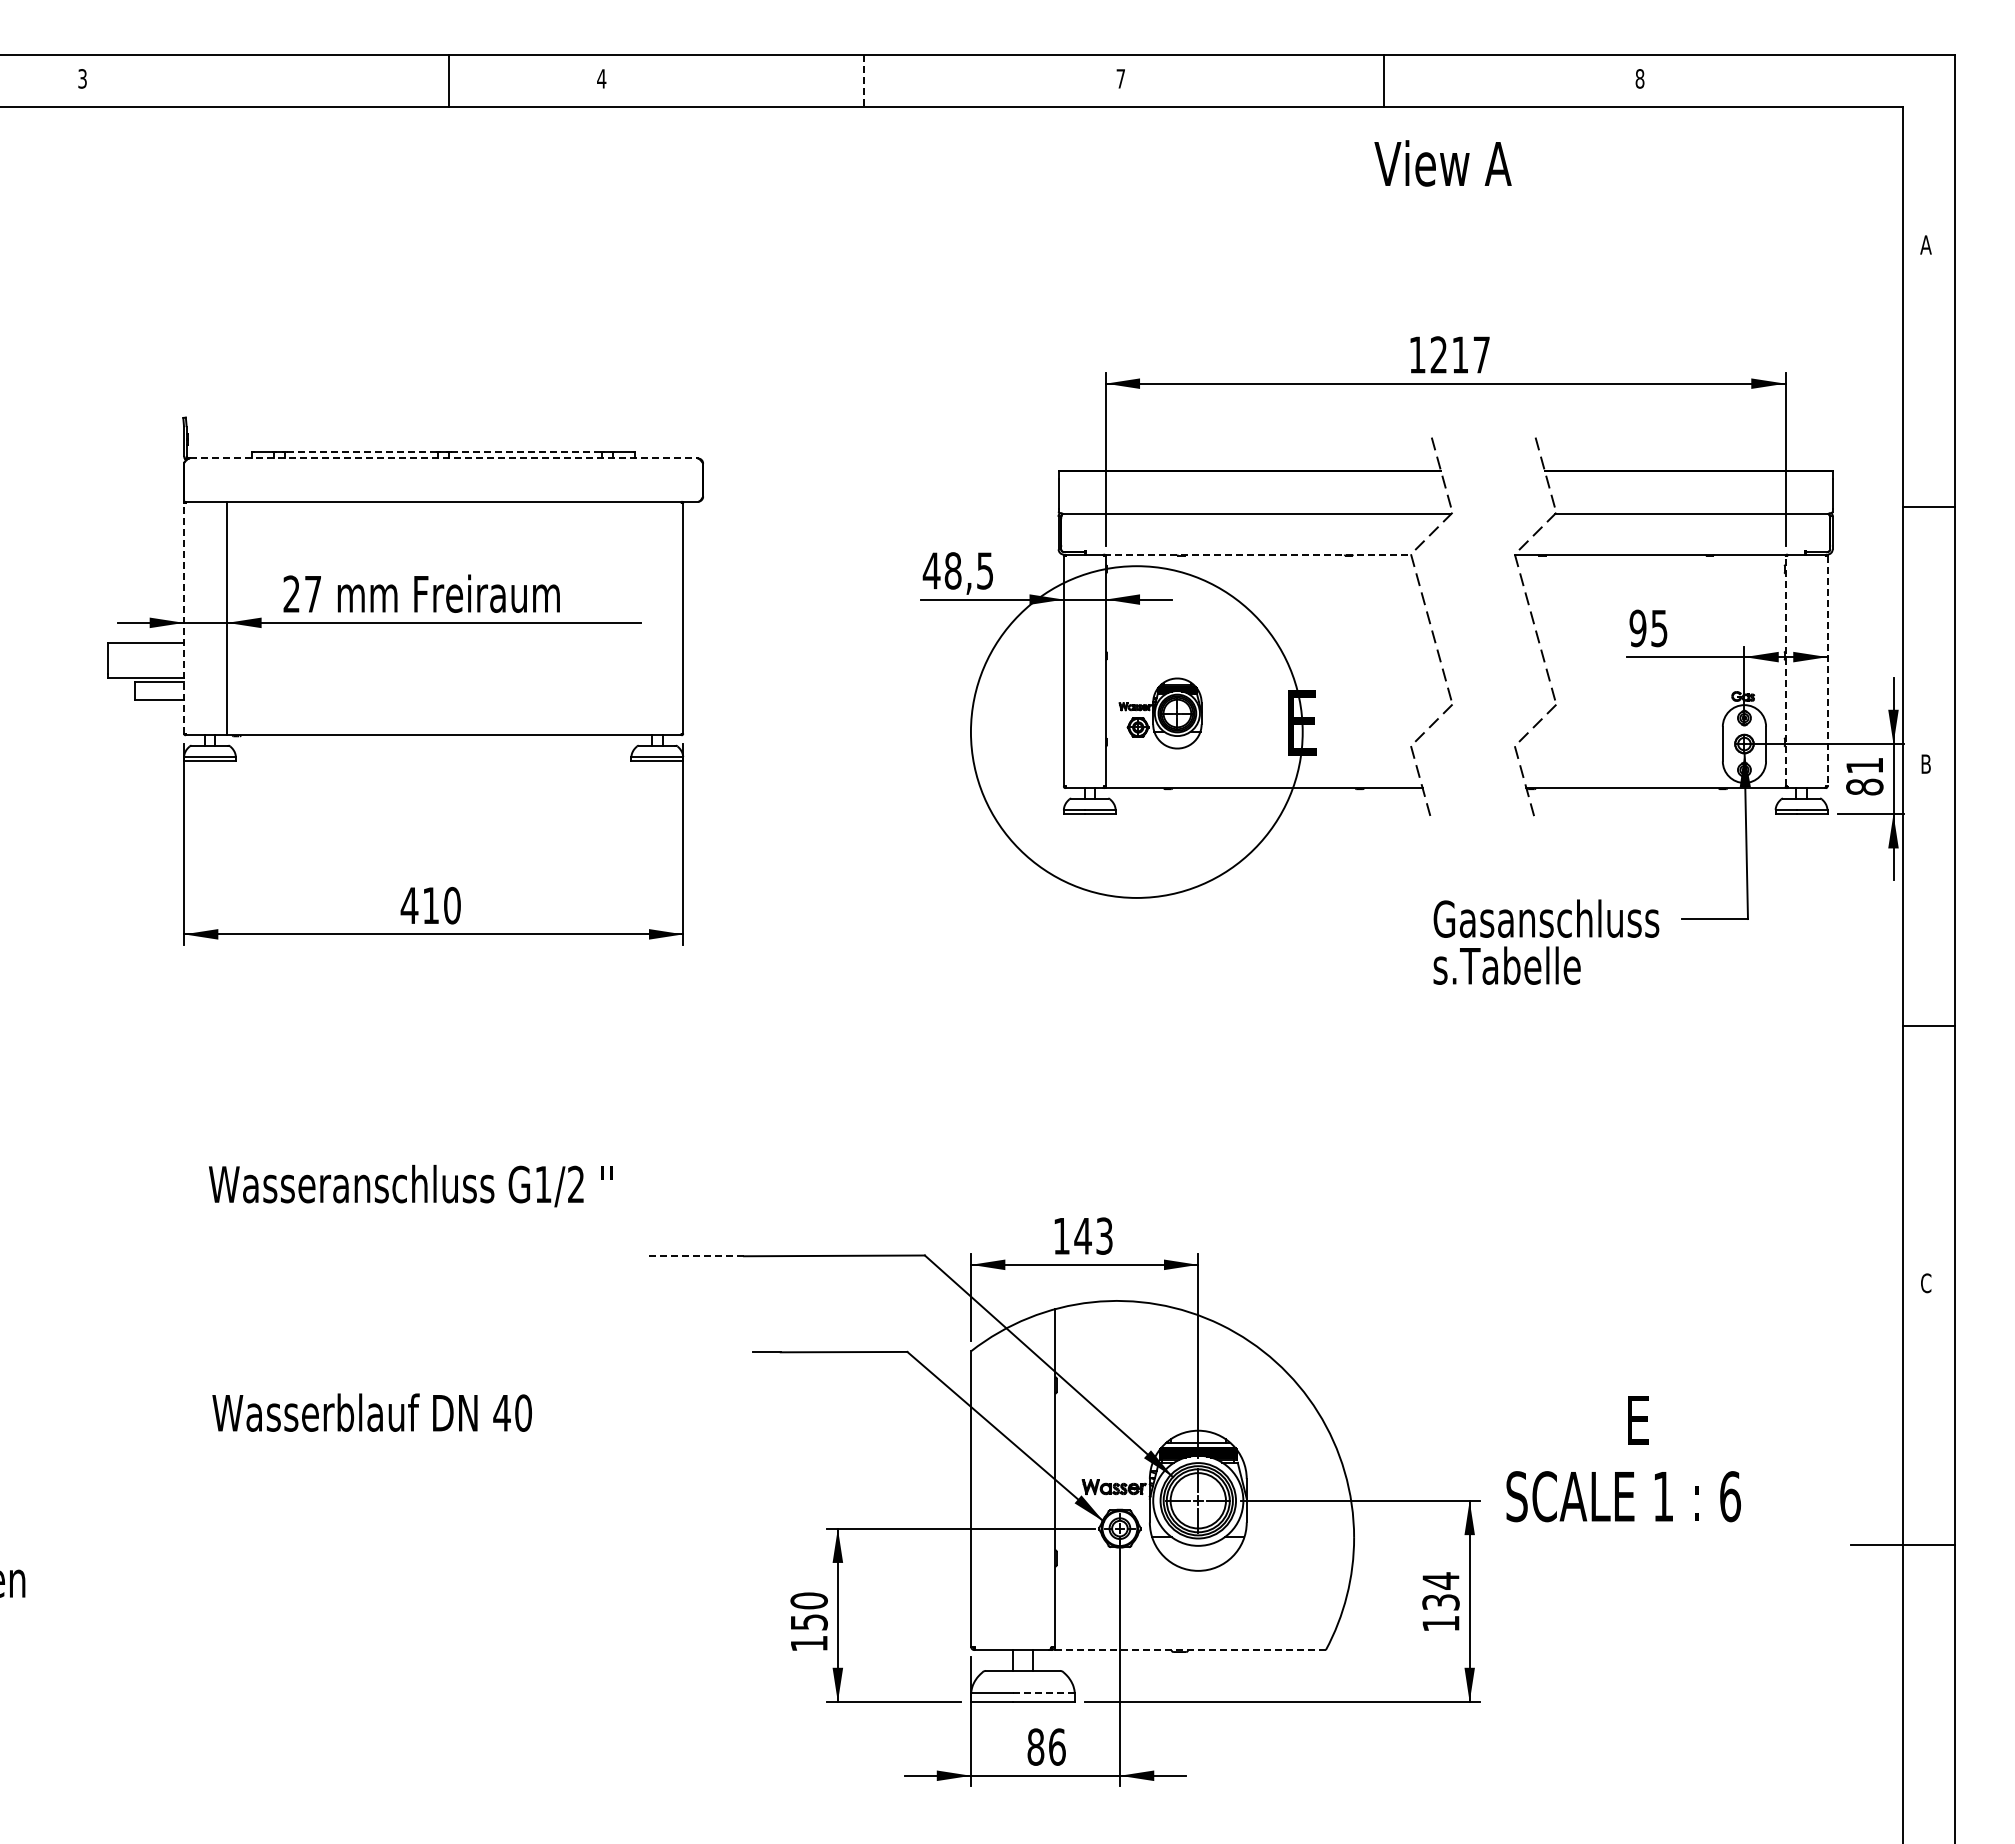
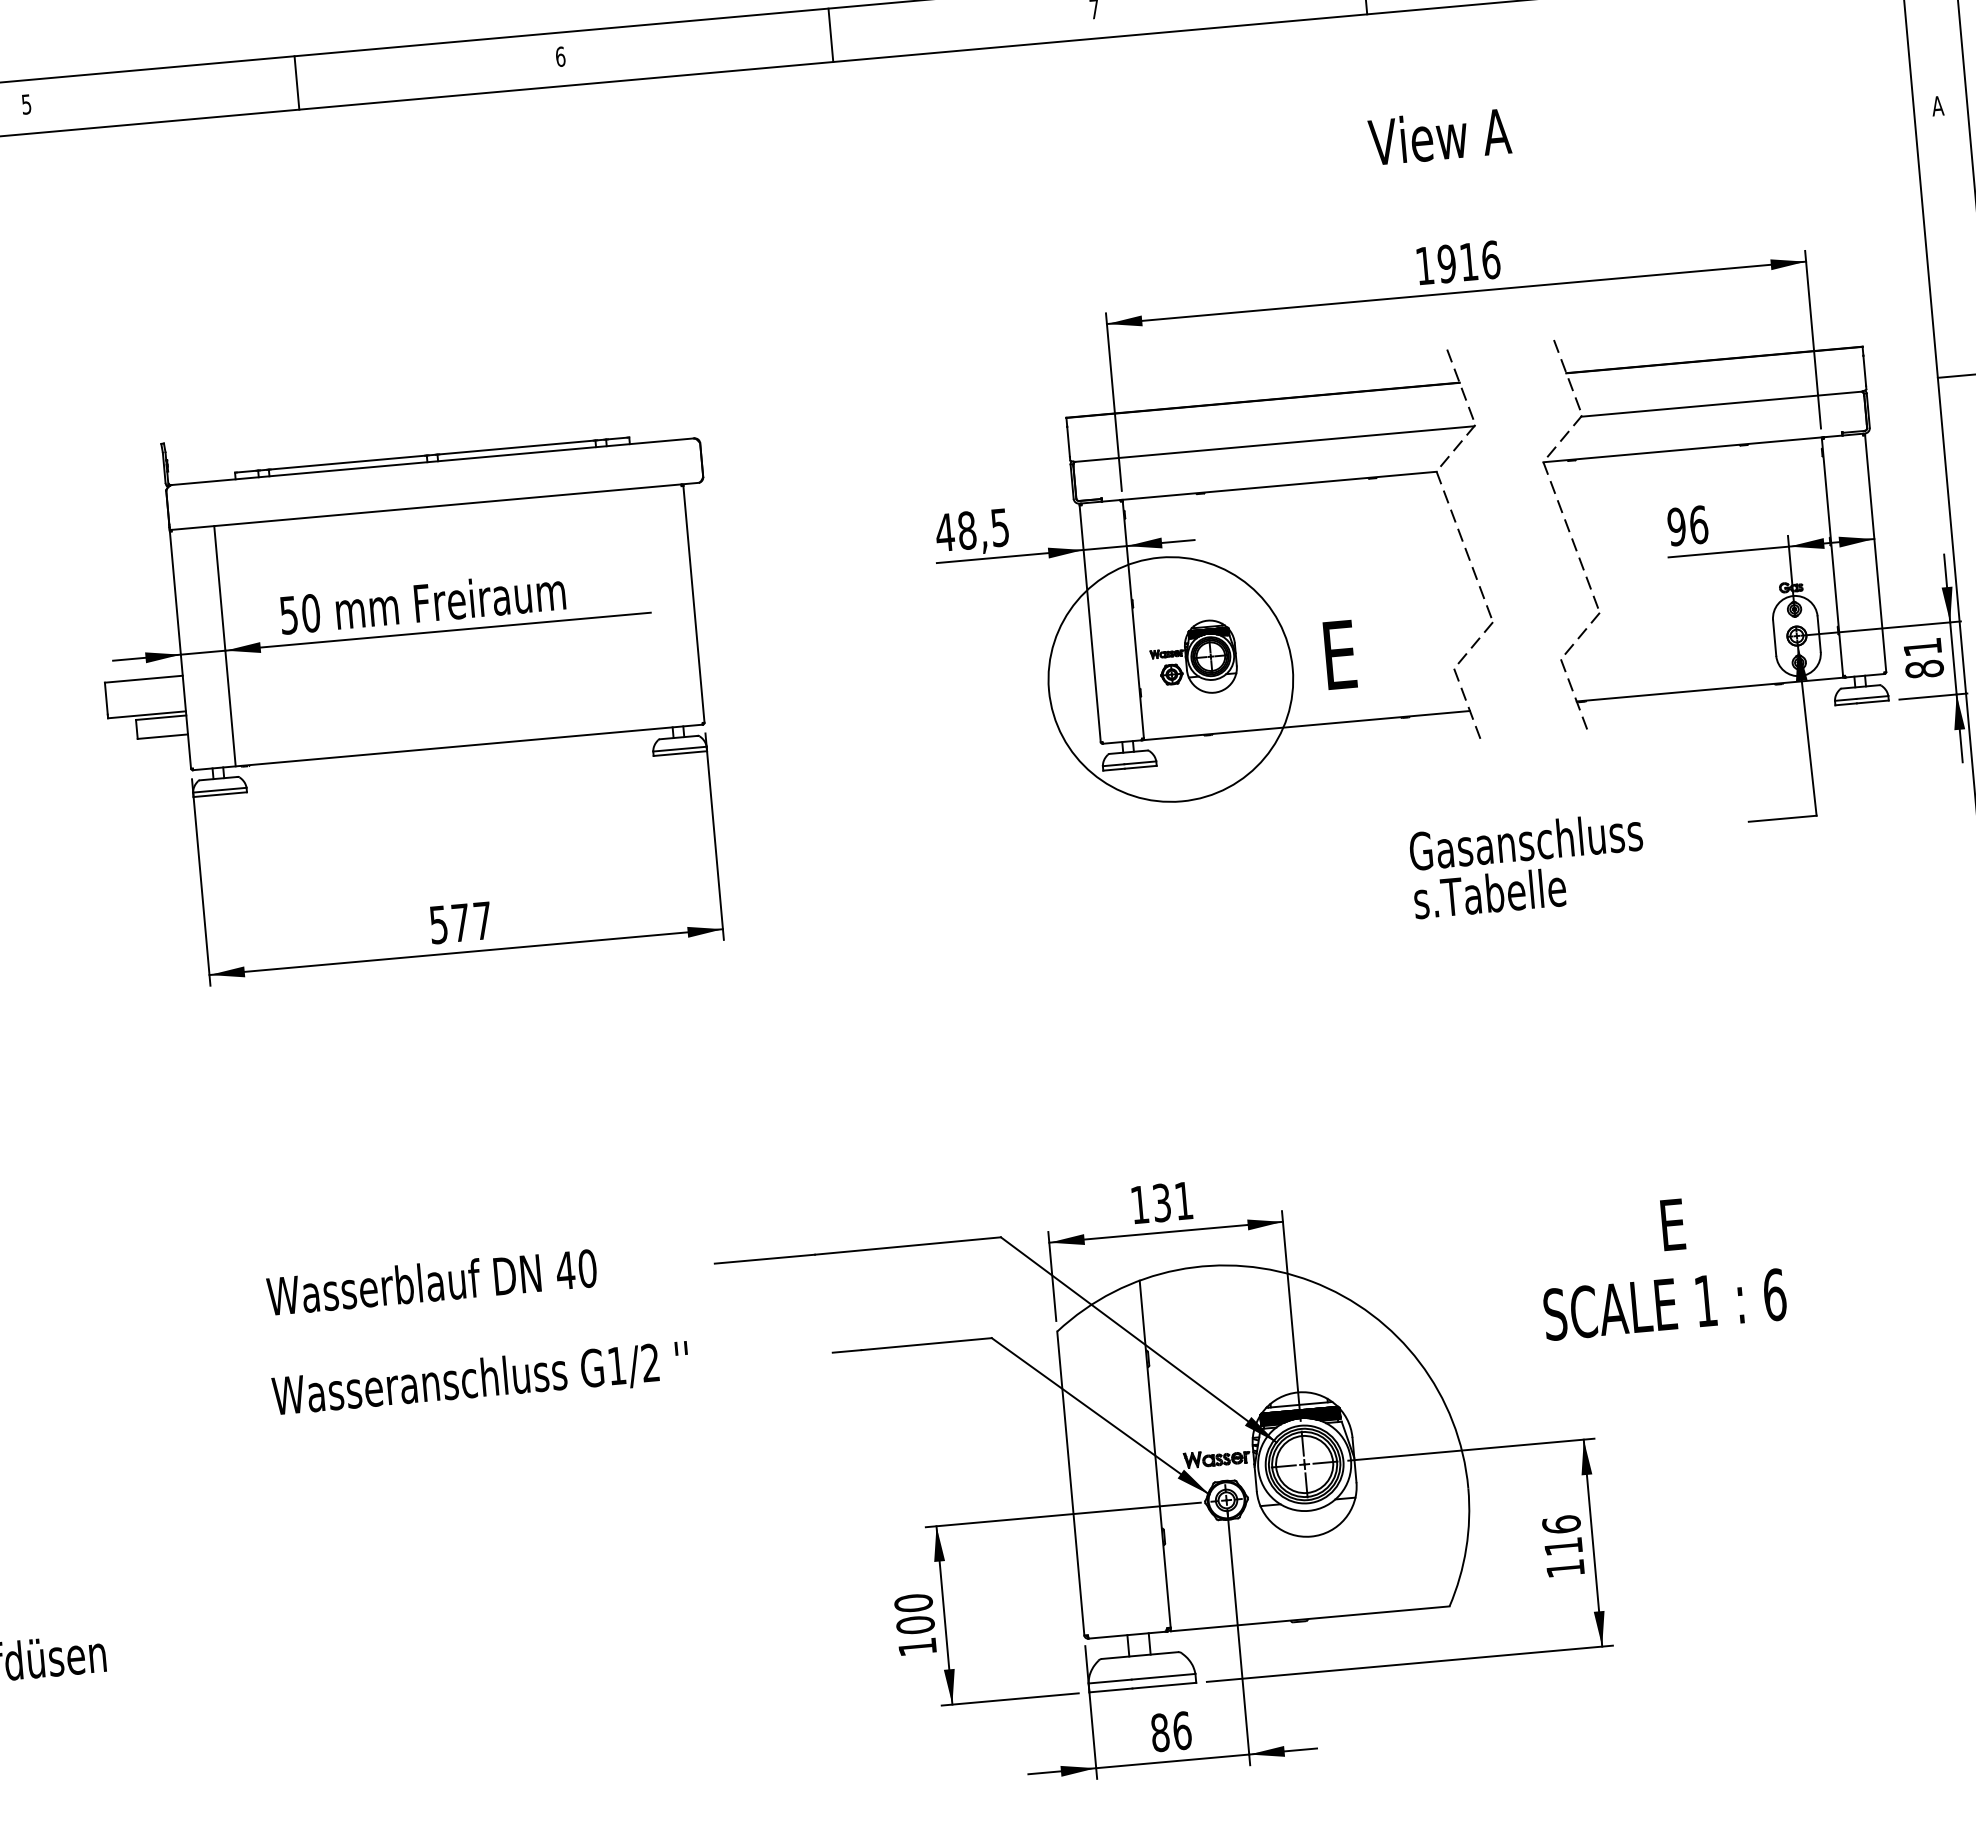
text: (82, 78) -> (26, 104), 3 -> 5
text: (601, 78) -> (560, 56), 4 -> 6
line: (449, 81) -> (297, 83), moved
line: (864, 81) -> (831, 35), dashed -> solid
text: (1442, 163) -> (1439, 136), moved
text: (1460, 354) -> (1469, 261), 1217 -> 1916
line: (362, 451) -> (348, 462), dashed -> solid
line: (526, 451) -> (517, 446), dashed -> solid
line: (443, 458) -> (432, 461), dashed -> solid
line: (1257, 554) -> (1278, 485), dashed -> solid
text: (302, 593) -> (300, 613), 27 -> 50
line: (184, 618) -> (180, 650), dashed -> solid
text: (1659, 628) -> (1698, 525), 95 -> 96
line: (1785, 670) -> (1832, 556), dashed -> solid
line: (1827, 671) -> (1875, 553), dashed -> solid
circle: (1136, 731) -> (1170, 678), size x0.71
text: (430, 905) -> (460, 922), 410 -> 577
text: (1546, 941) -> (1528, 864), moved
text: (410, 1185) -> (480, 1379), moved
text: (1093, 1235) -> (1172, 1201), 143 -> 131
line: (695, 1256) -> (765, 1259), dashed -> solid
text: (371, 1412) -> (431, 1281), moved
text: (1623, 1459) -> (1661, 1266), moved
text: (1440, 1591) -> (1562, 1535), 134 -> 116
text: (808, 1621) -> (914, 1624), 150 -> 100
line: (1190, 1650) -> (1310, 1619), dashed -> solid
line: (1043, 1693) -> (1163, 1676), dashed -> solid

